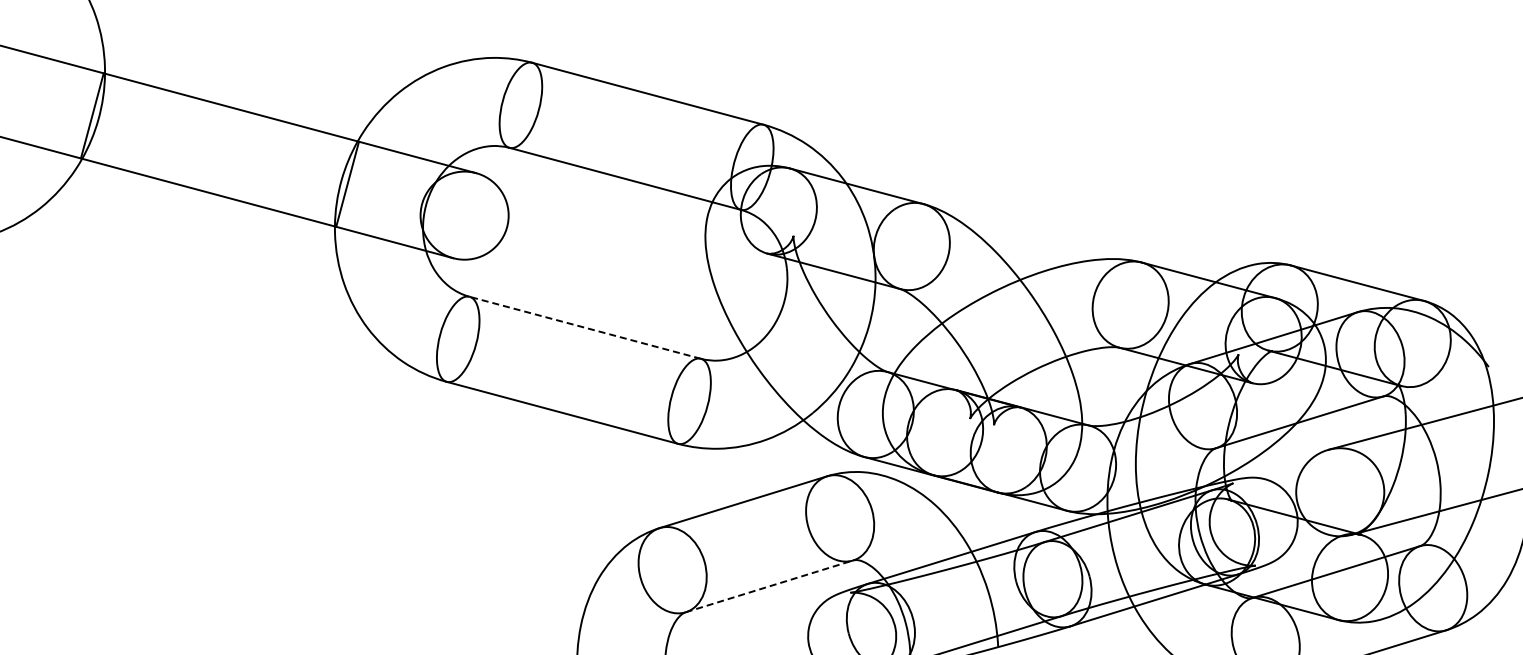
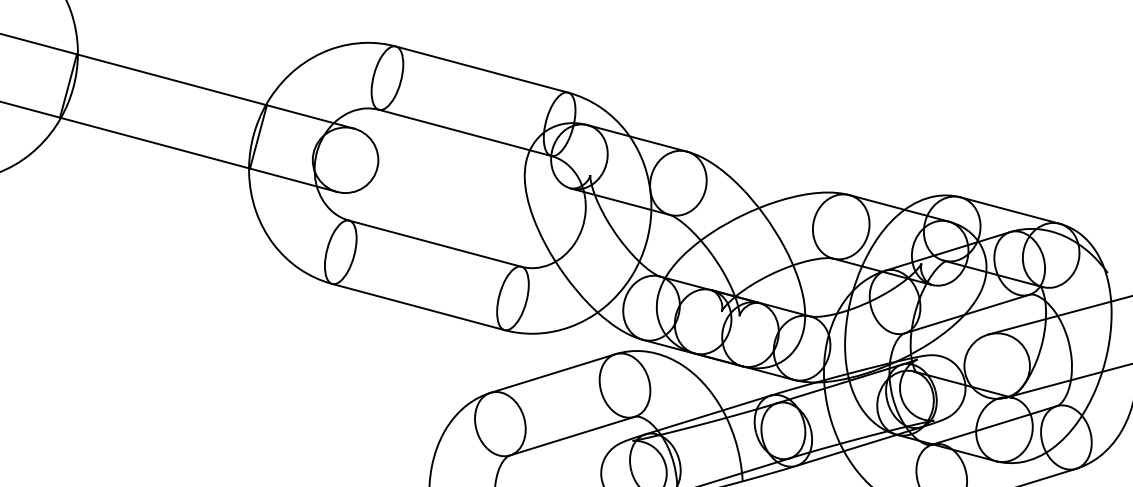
line: (585, 327) -> (435, 243), dashed -> solid
line: (769, 586) -> (572, 436), dashed -> solid

